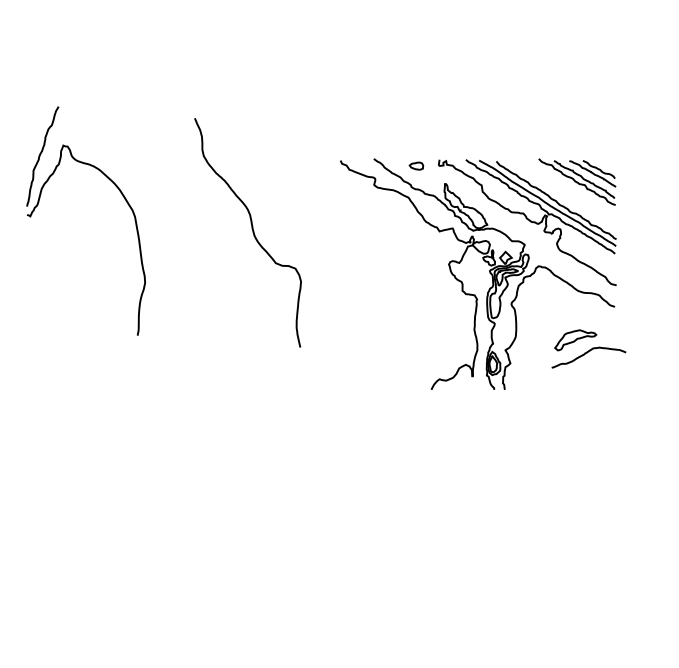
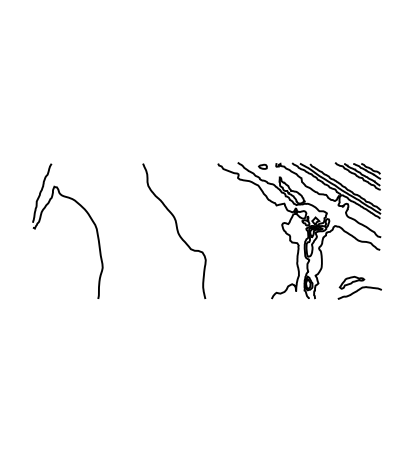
part: (121, 195) -> (88, 216), moved
curve: (251, 231) -> (176, 230), moved
part: (588, 348) -> (359, 287), moved

